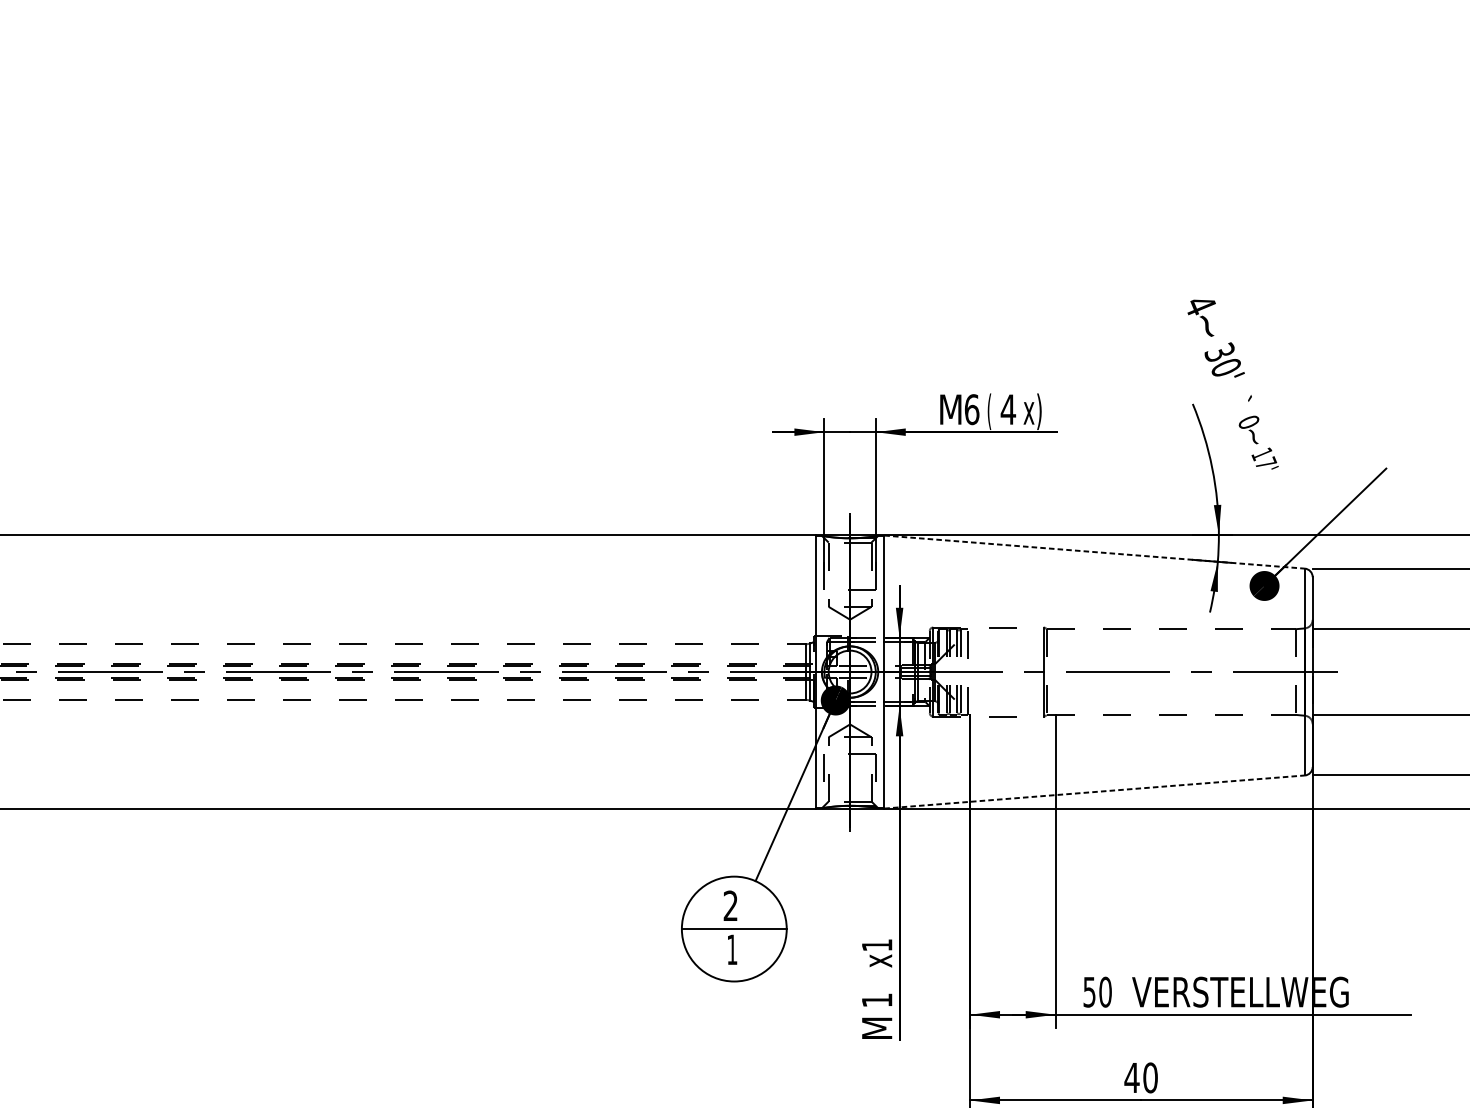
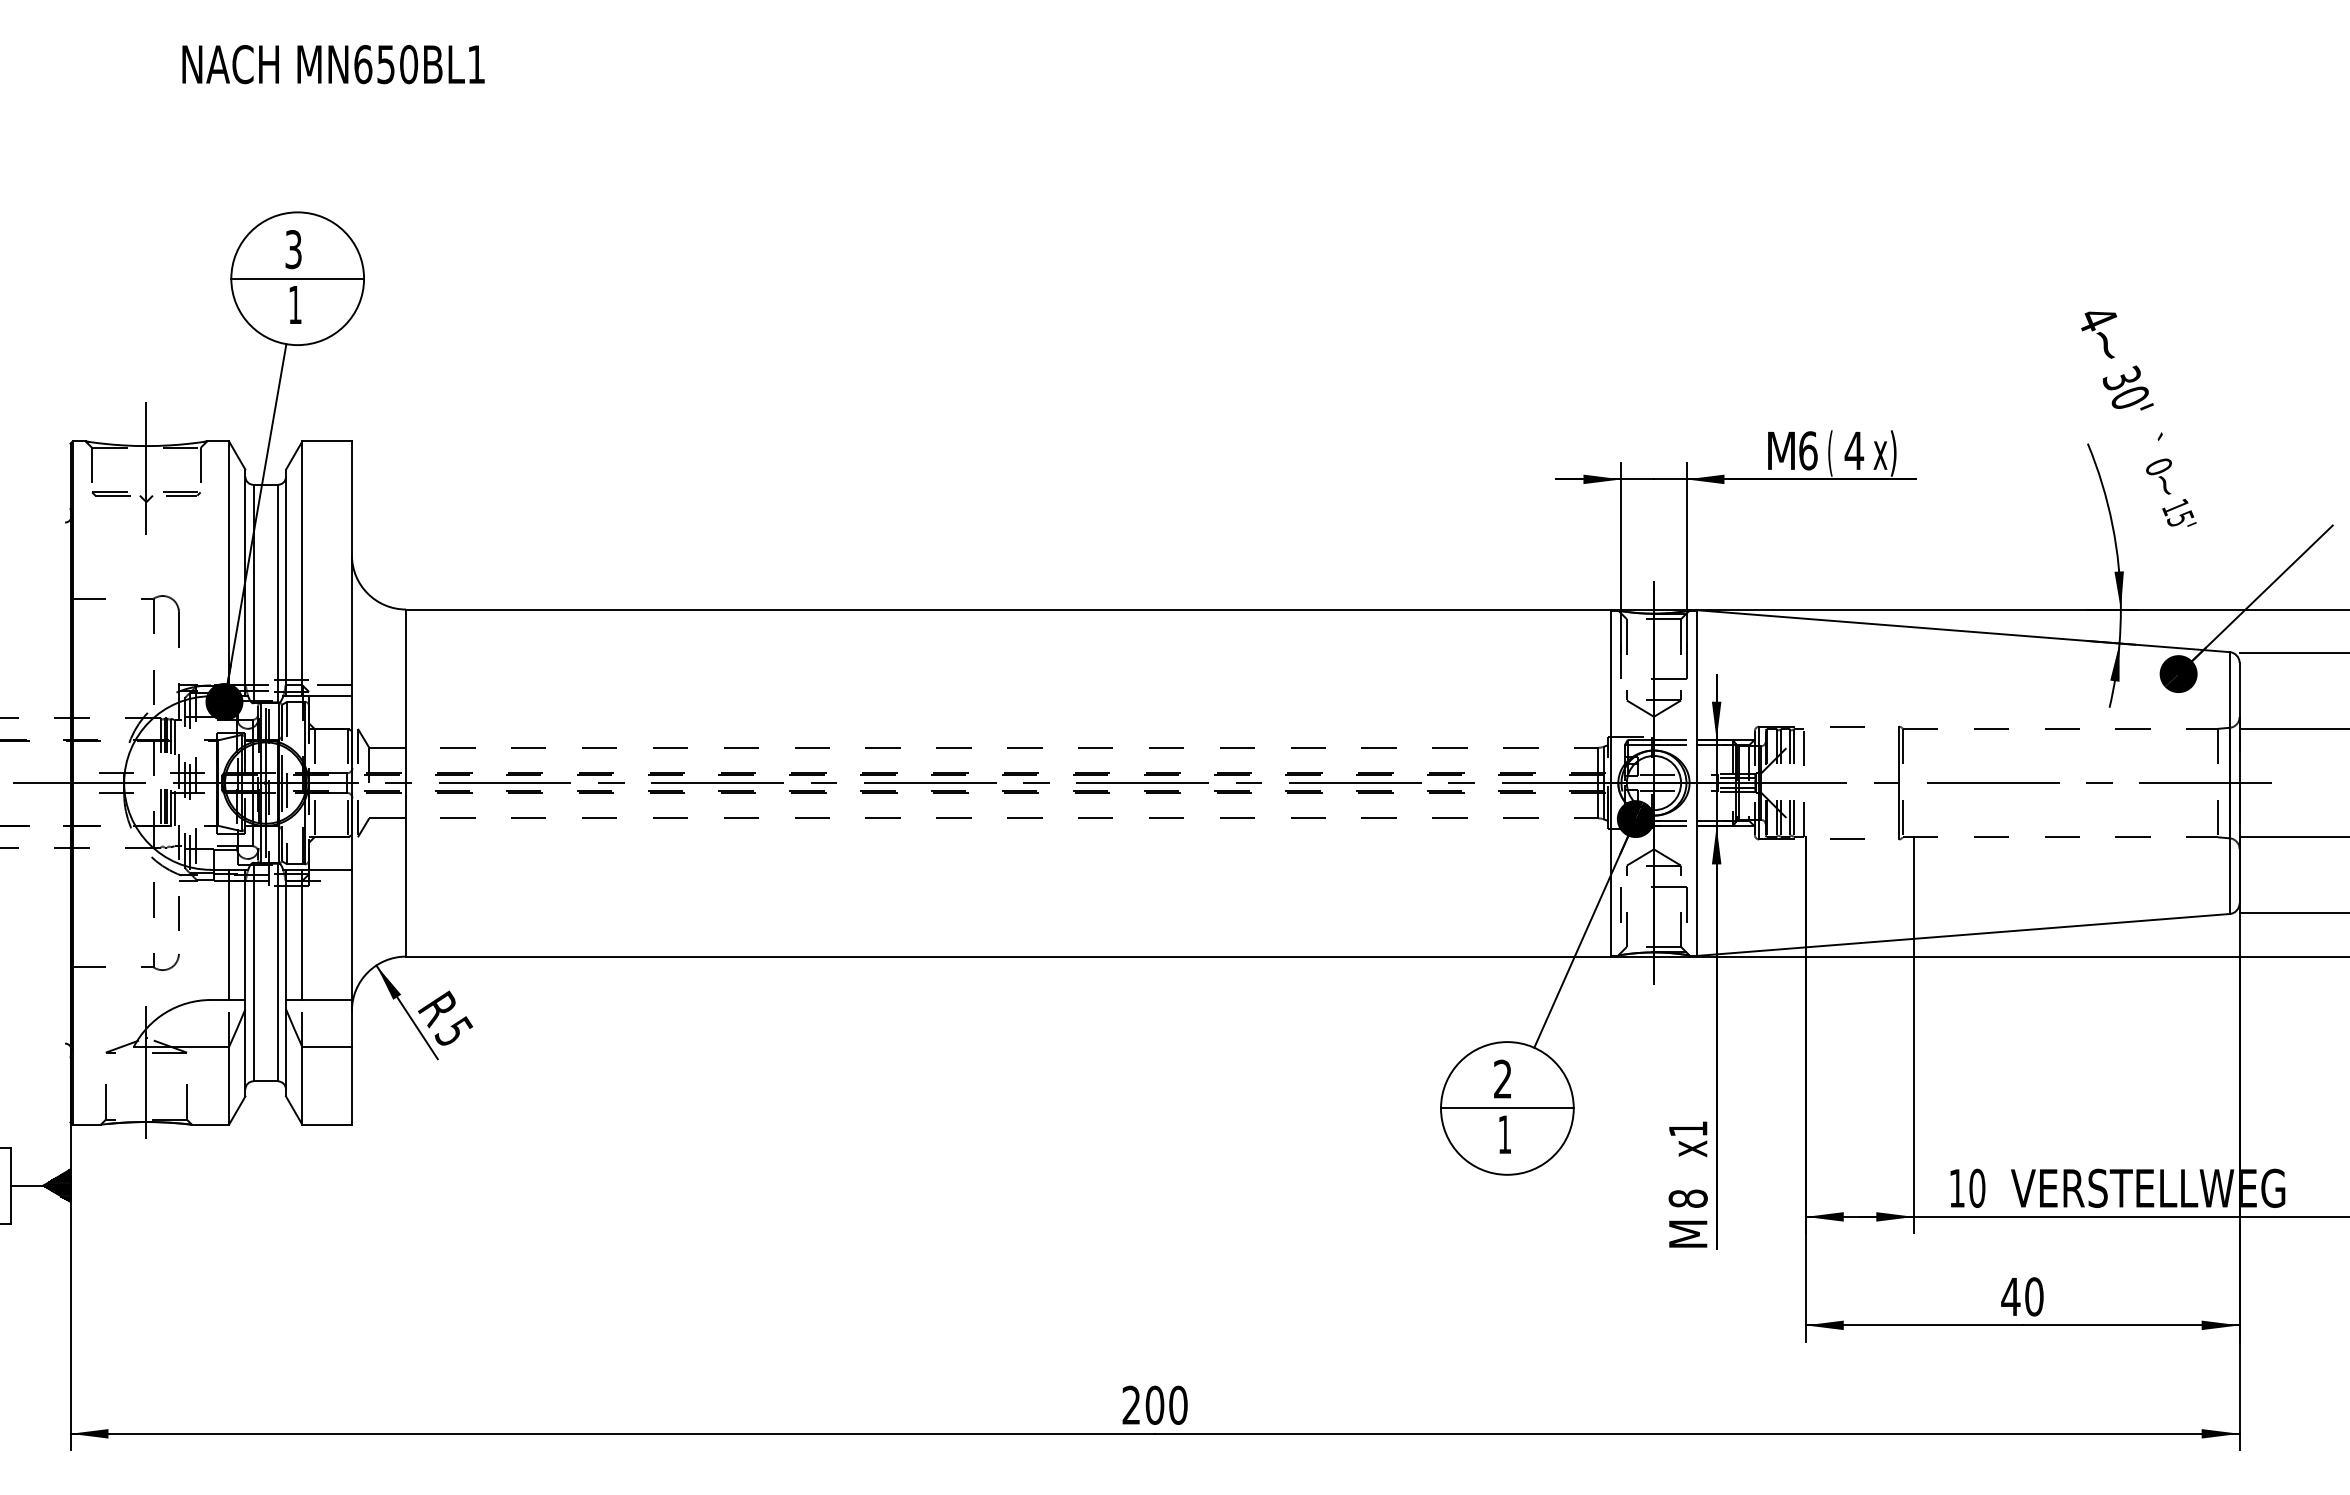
text: (1266, 462) -> (2180, 517), 17' -> 15'
line: (1094, 552) -> (1963, 631), dashed -> solid
line: (1094, 791) -> (1963, 934), dashed -> solid
text: (1089, 992) -> (1956, 1188), 50 -> 10
text: (876, 1000) -> (1687, 1198), 1 -> 8

